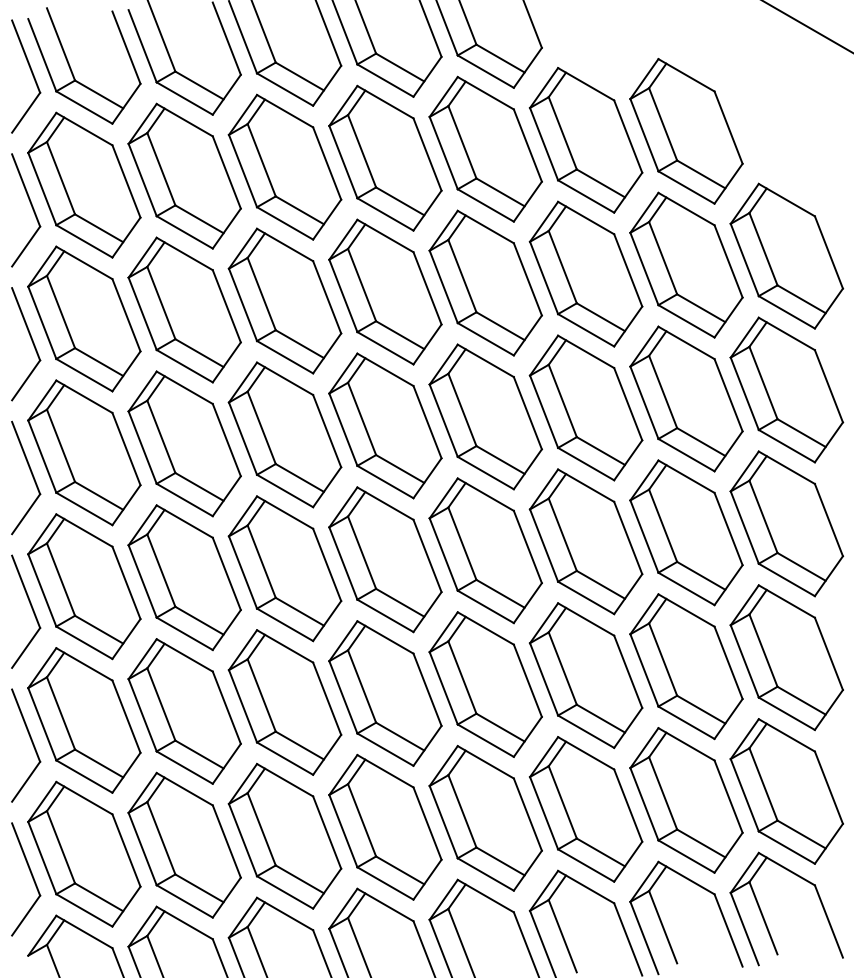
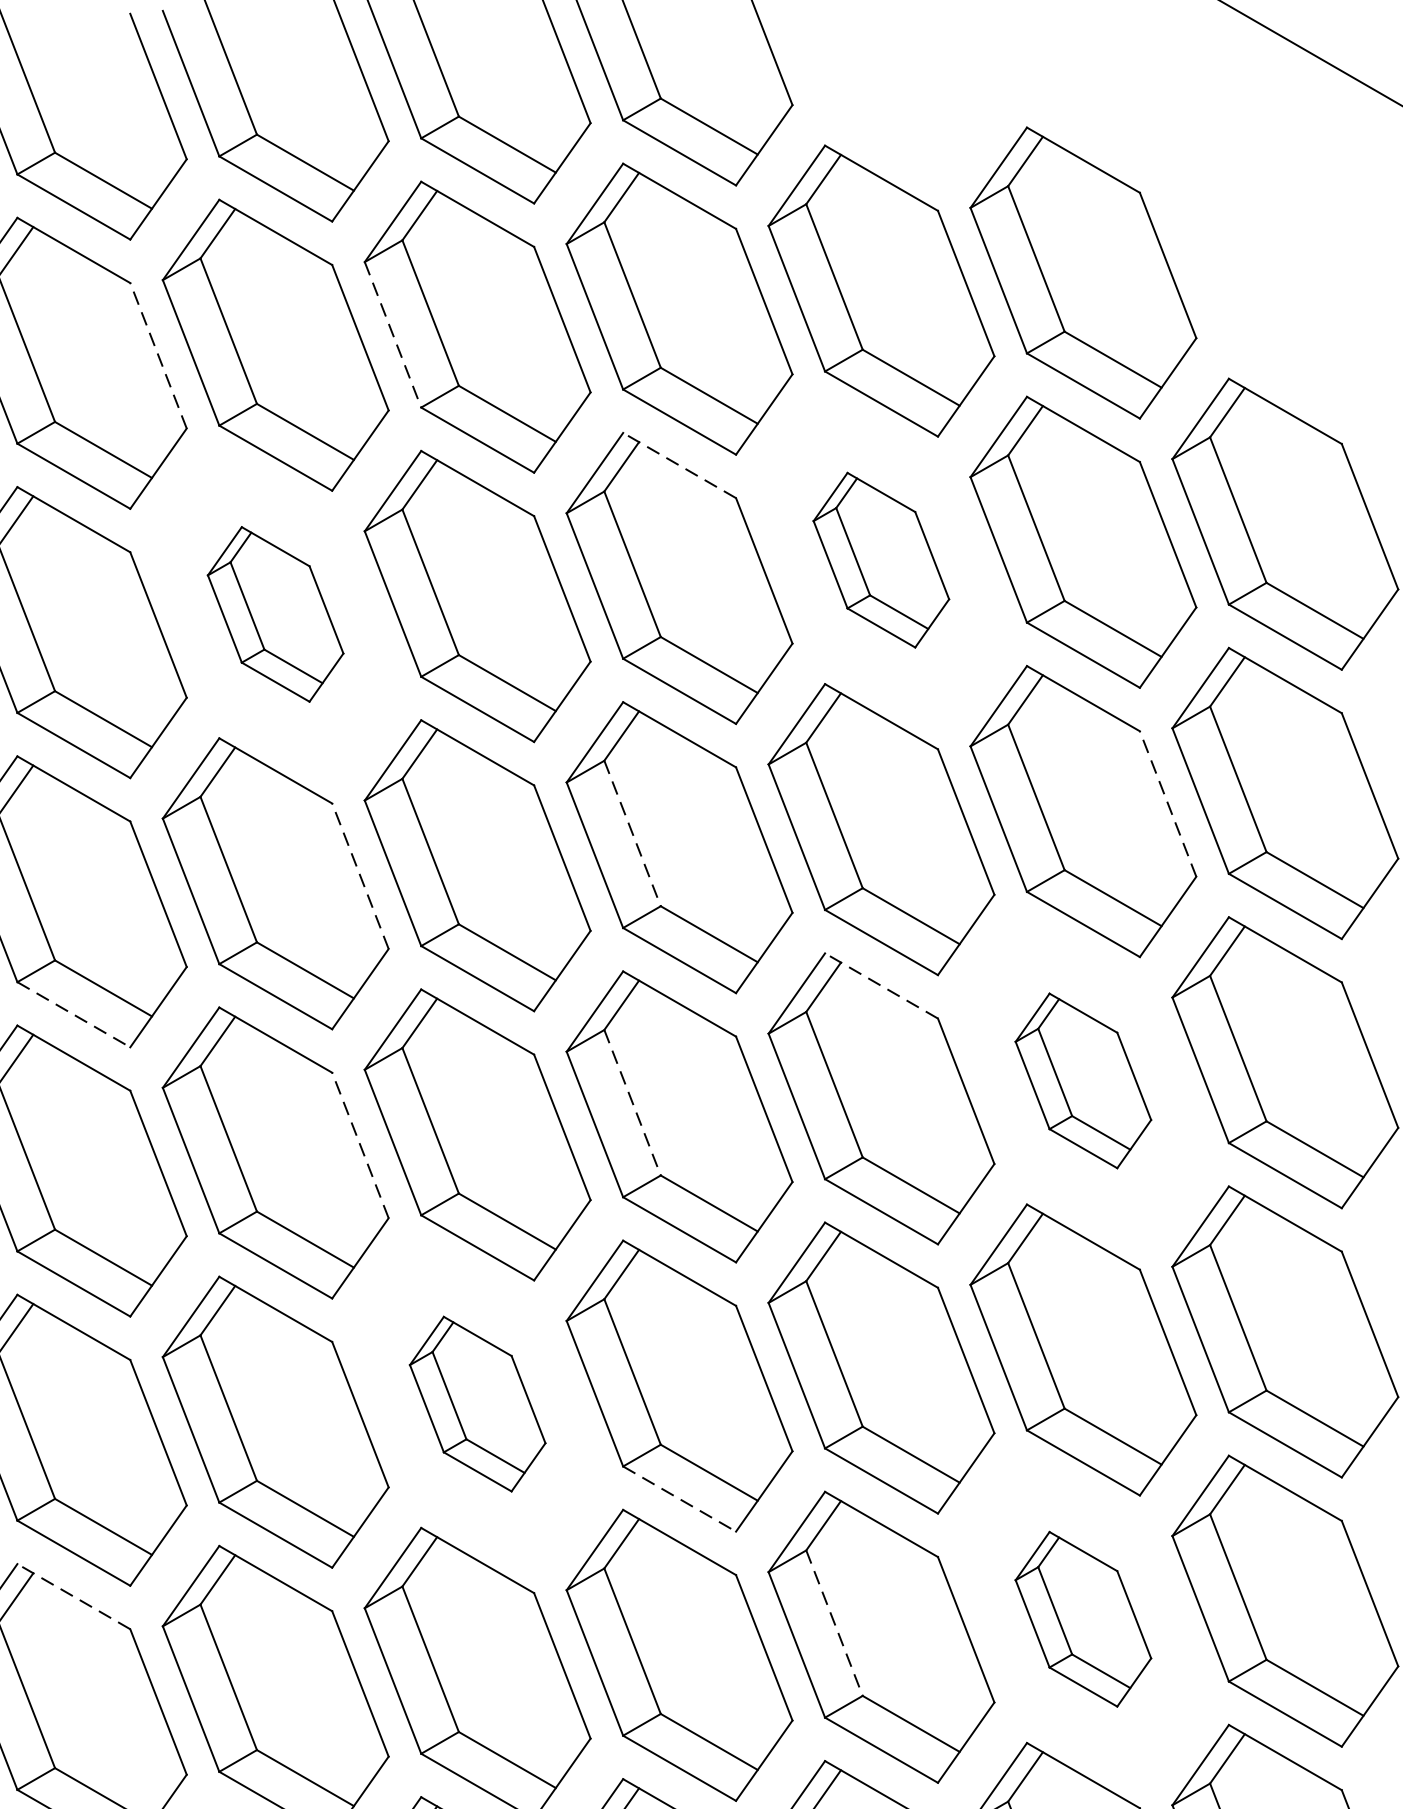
line: (343, 162) -> (393, 335), solid -> dashed
line: (226, 172) -> (157, 355), solid -> dashed
line: (485, 226) -> (679, 464), solid -> dashed
part: (585, 273) -> (880, 559), size x0.6
part: (284, 300) -> (274, 613), size x0.6
line: (728, 395) -> (1167, 804), solid -> dashed
line: (462, 409) -> (632, 832), solid -> dashed
line: (327, 431) -> (361, 876), solid -> dashed
line: (585, 485) -> (880, 985), solid -> dashed
line: (185, 500) -> (75, 1015), solid -> dashed
part: (686, 532) -> (1083, 1080), size x0.6
line: (462, 543) -> (632, 1102), solid -> dashed
line: (327, 564) -> (361, 1144), solid -> dashed
part: (385, 693) -> (477, 1404), size x0.6
line: (486, 740) -> (681, 1498), solid -> dashed
line: (184, 788) -> (73, 1595), solid -> dashed
part: (686, 800) -> (1083, 1619), size x0.6
line: (562, 802) -> (833, 1623), solid -> dashed

